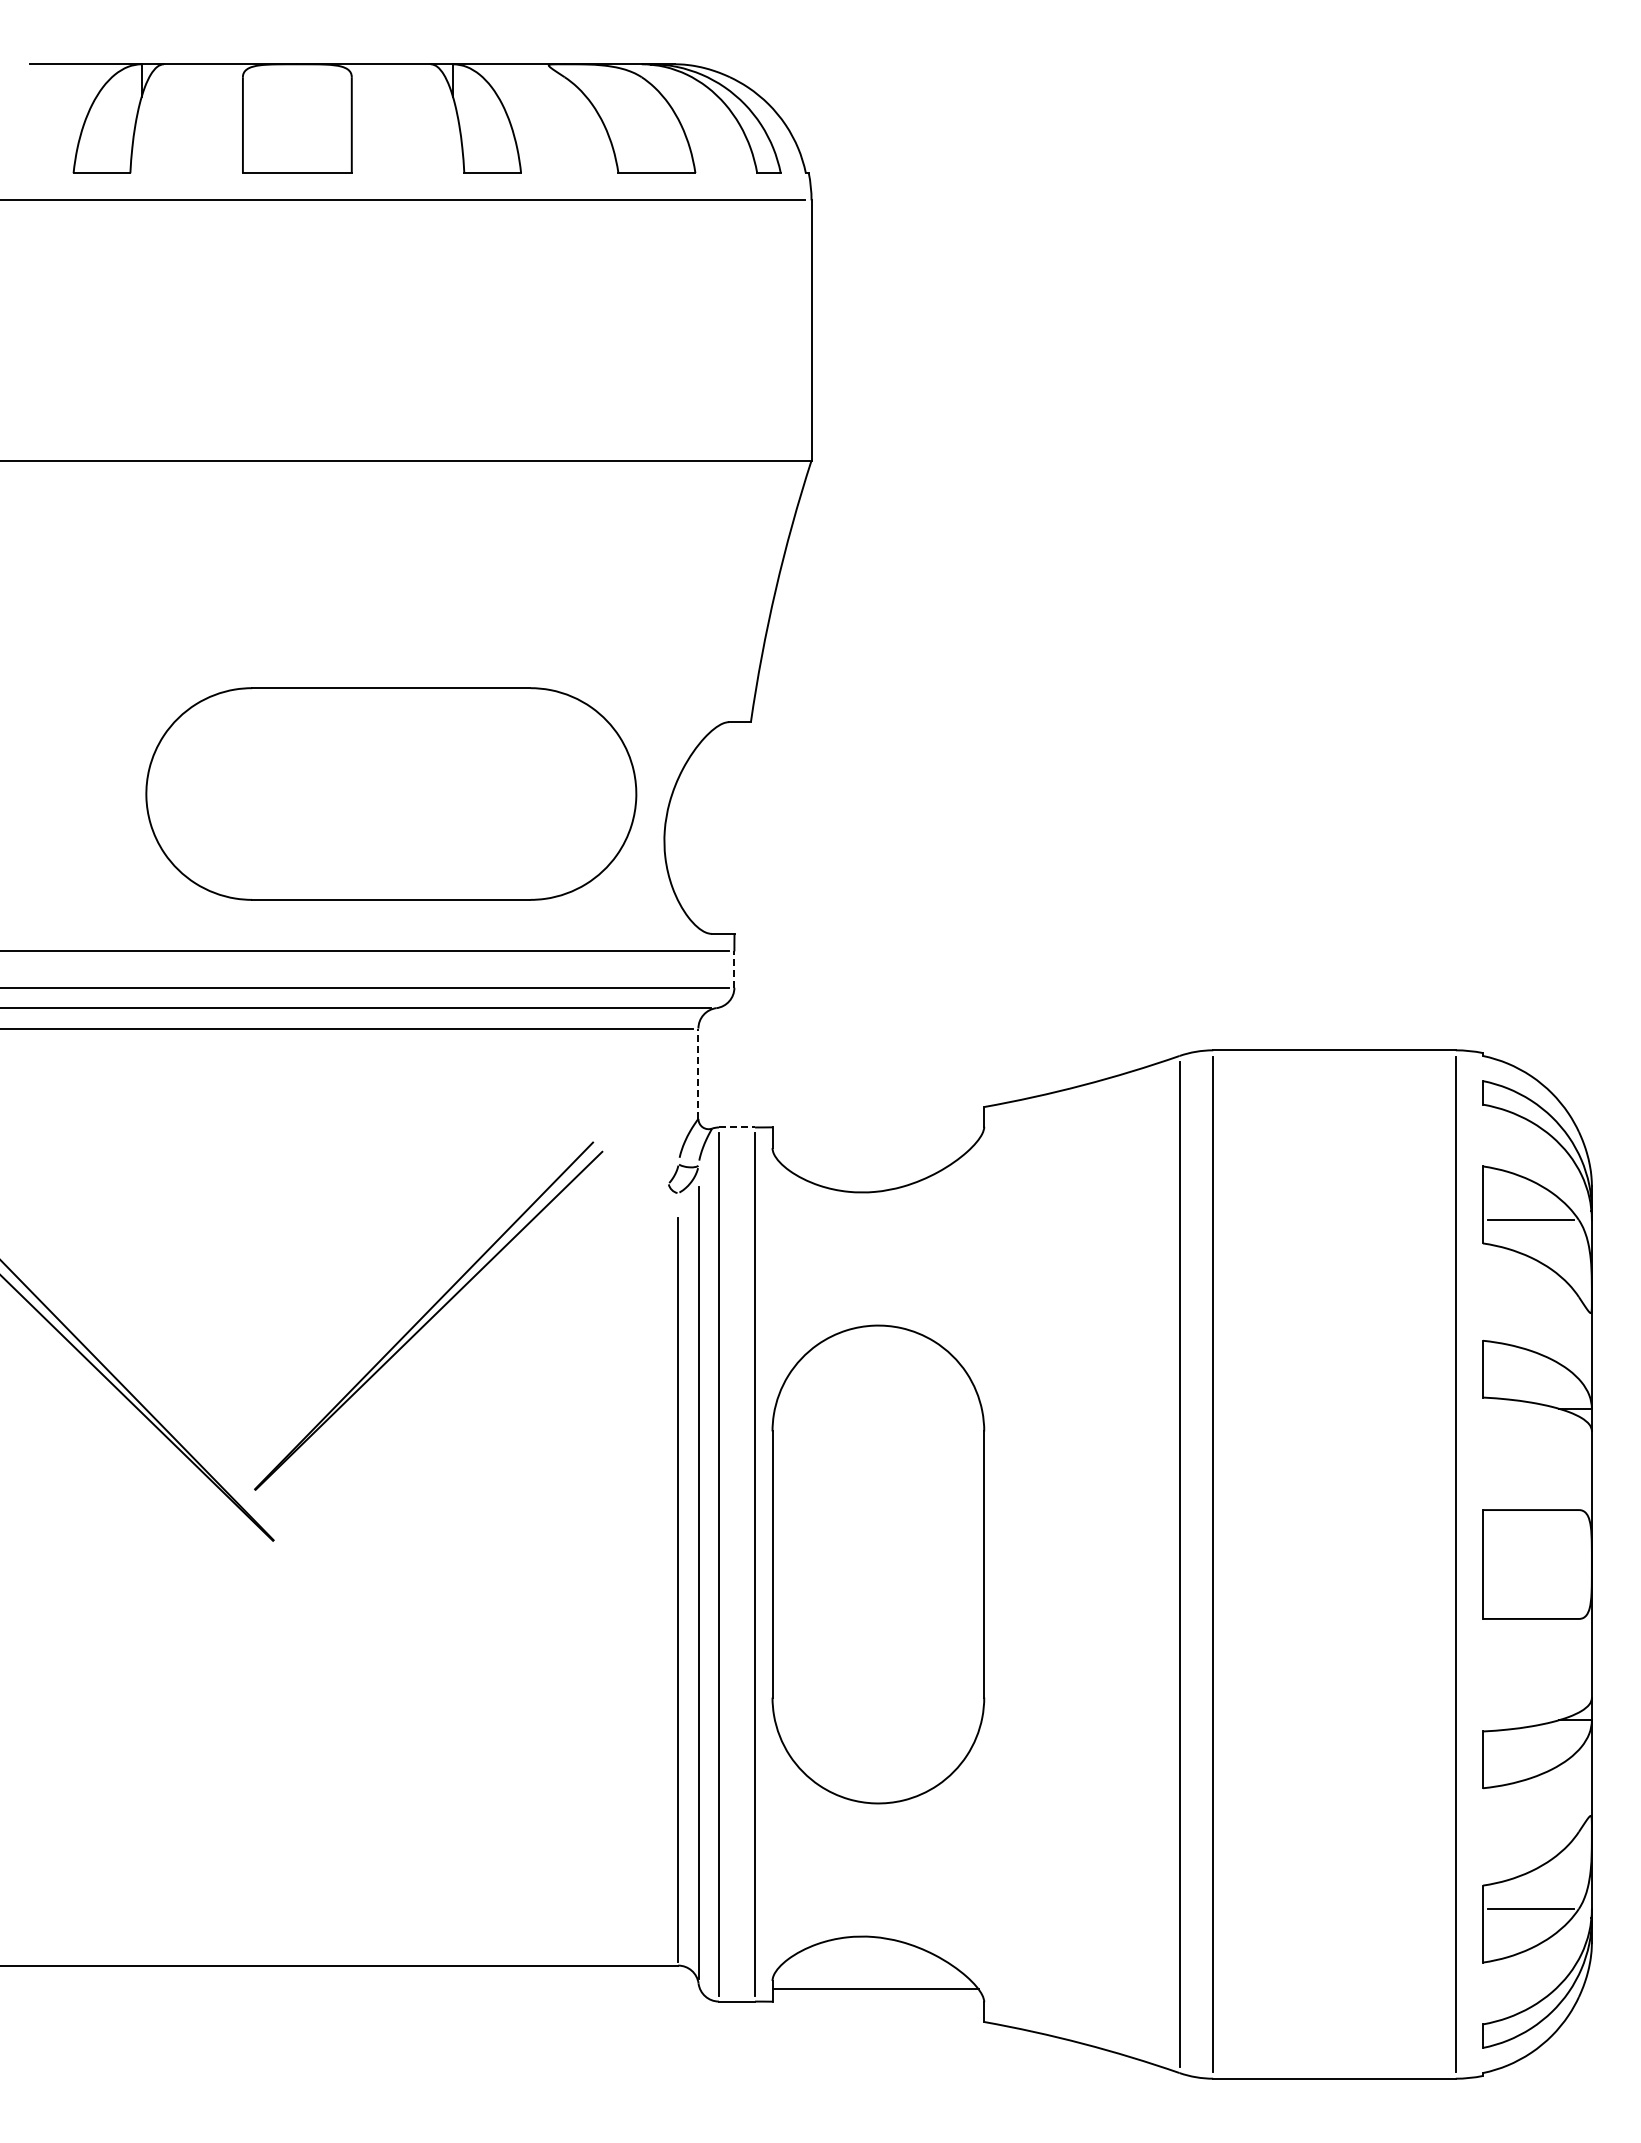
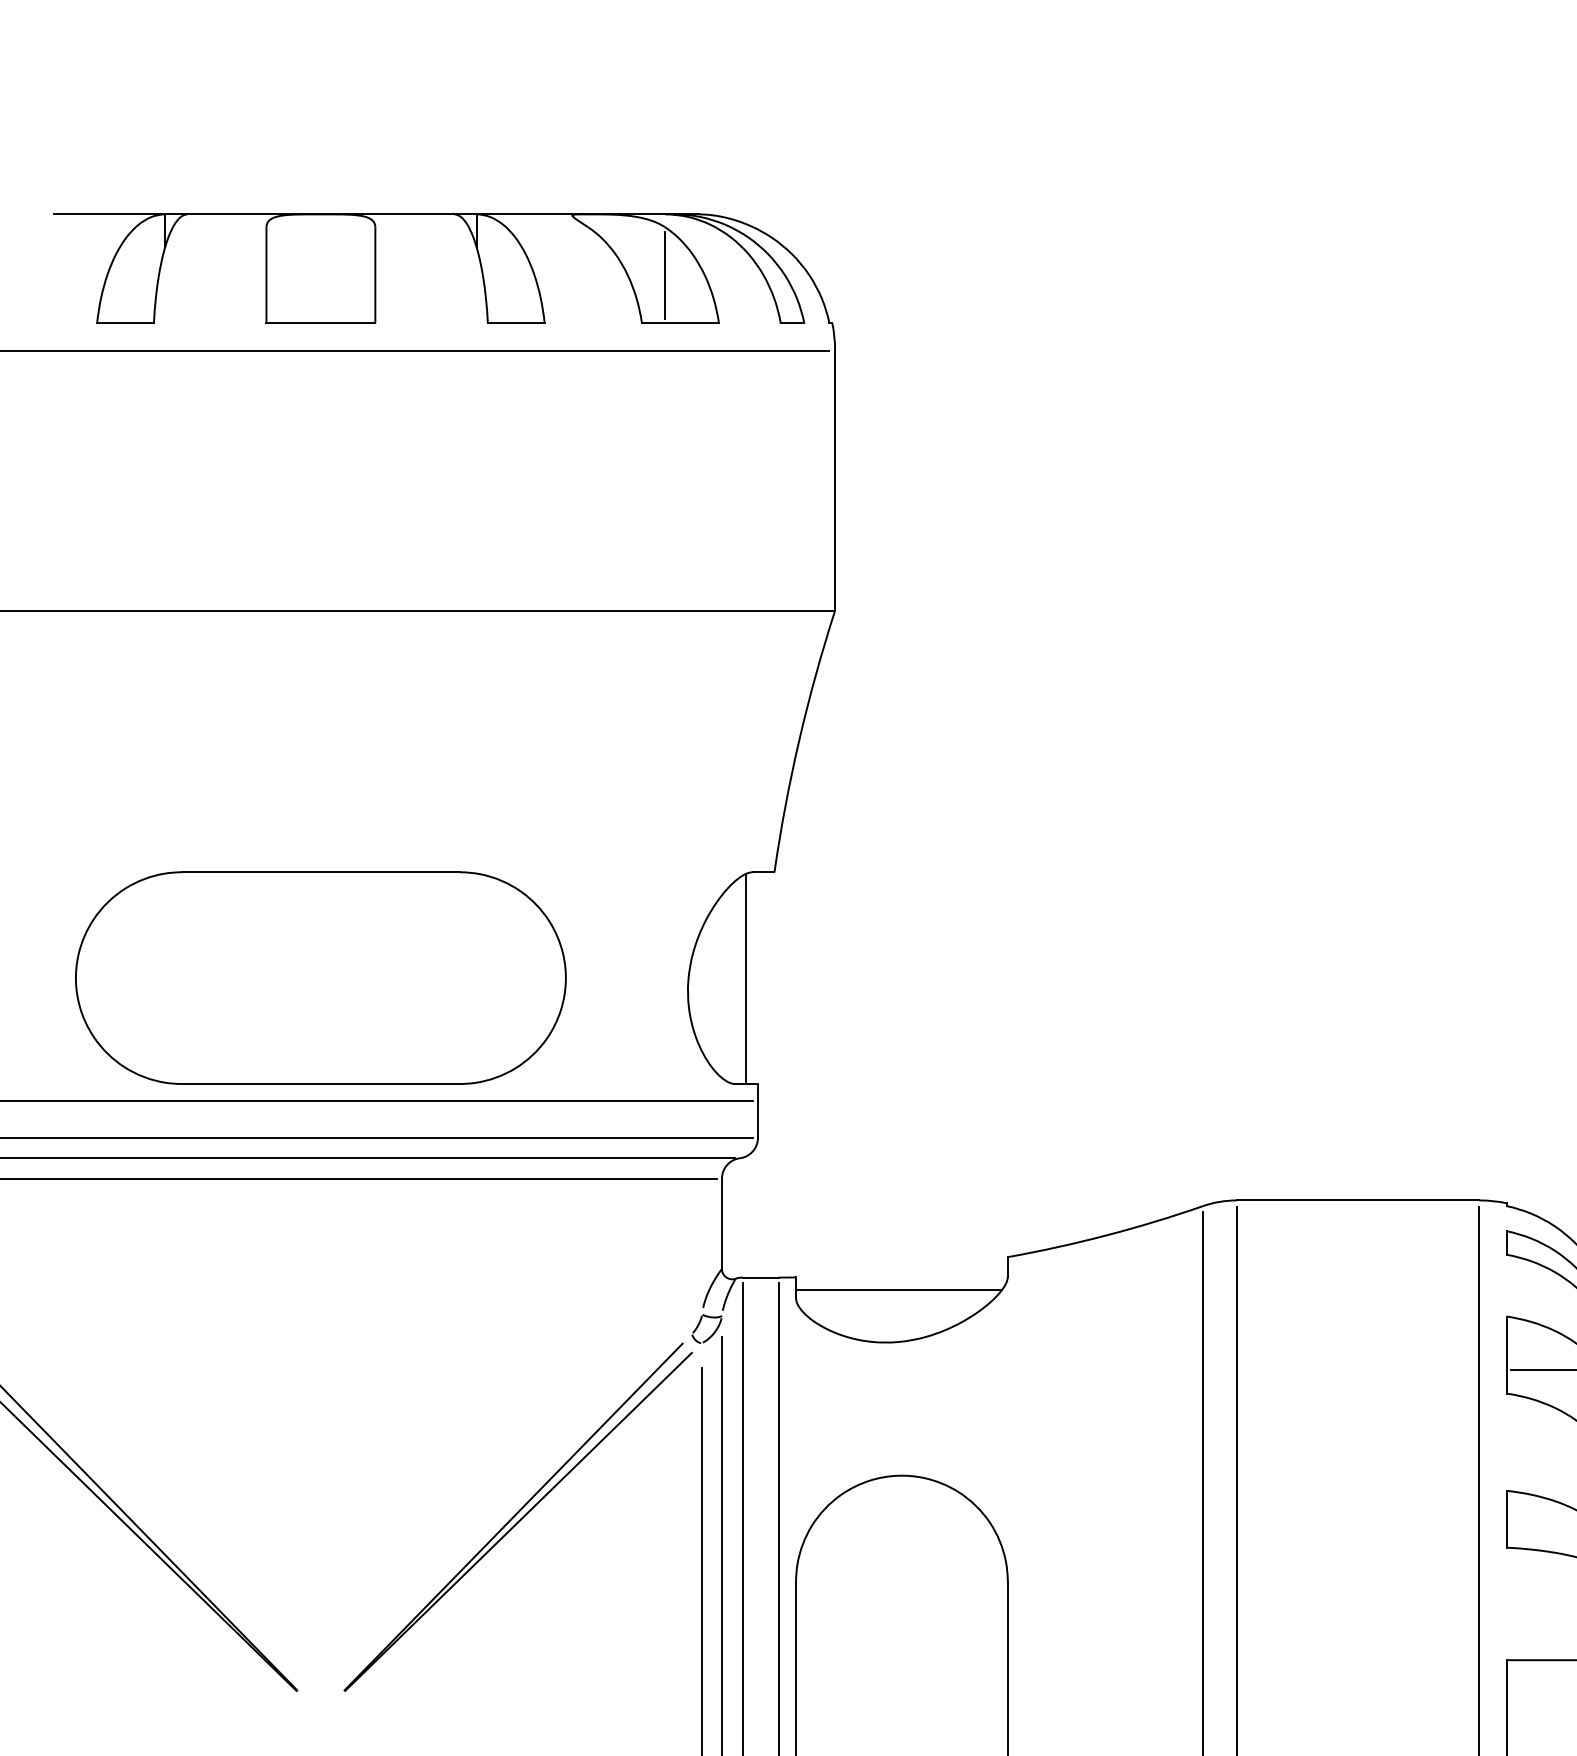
line: (641, 125) -> (665, 275), added
part: (391, 793) -> (321, 977), moved
line: (722, 828) -> (746, 978), added
line: (734, 969) -> (758, 1119), dashed -> solid
line: (698, 1073) -> (722, 1223), dashed -> solid
line: (737, 1127) -> (761, 1277), dashed -> solid
line: (875, 1139) -> (899, 1289), added
part: (428, 1315) -> (518, 1516), moved

